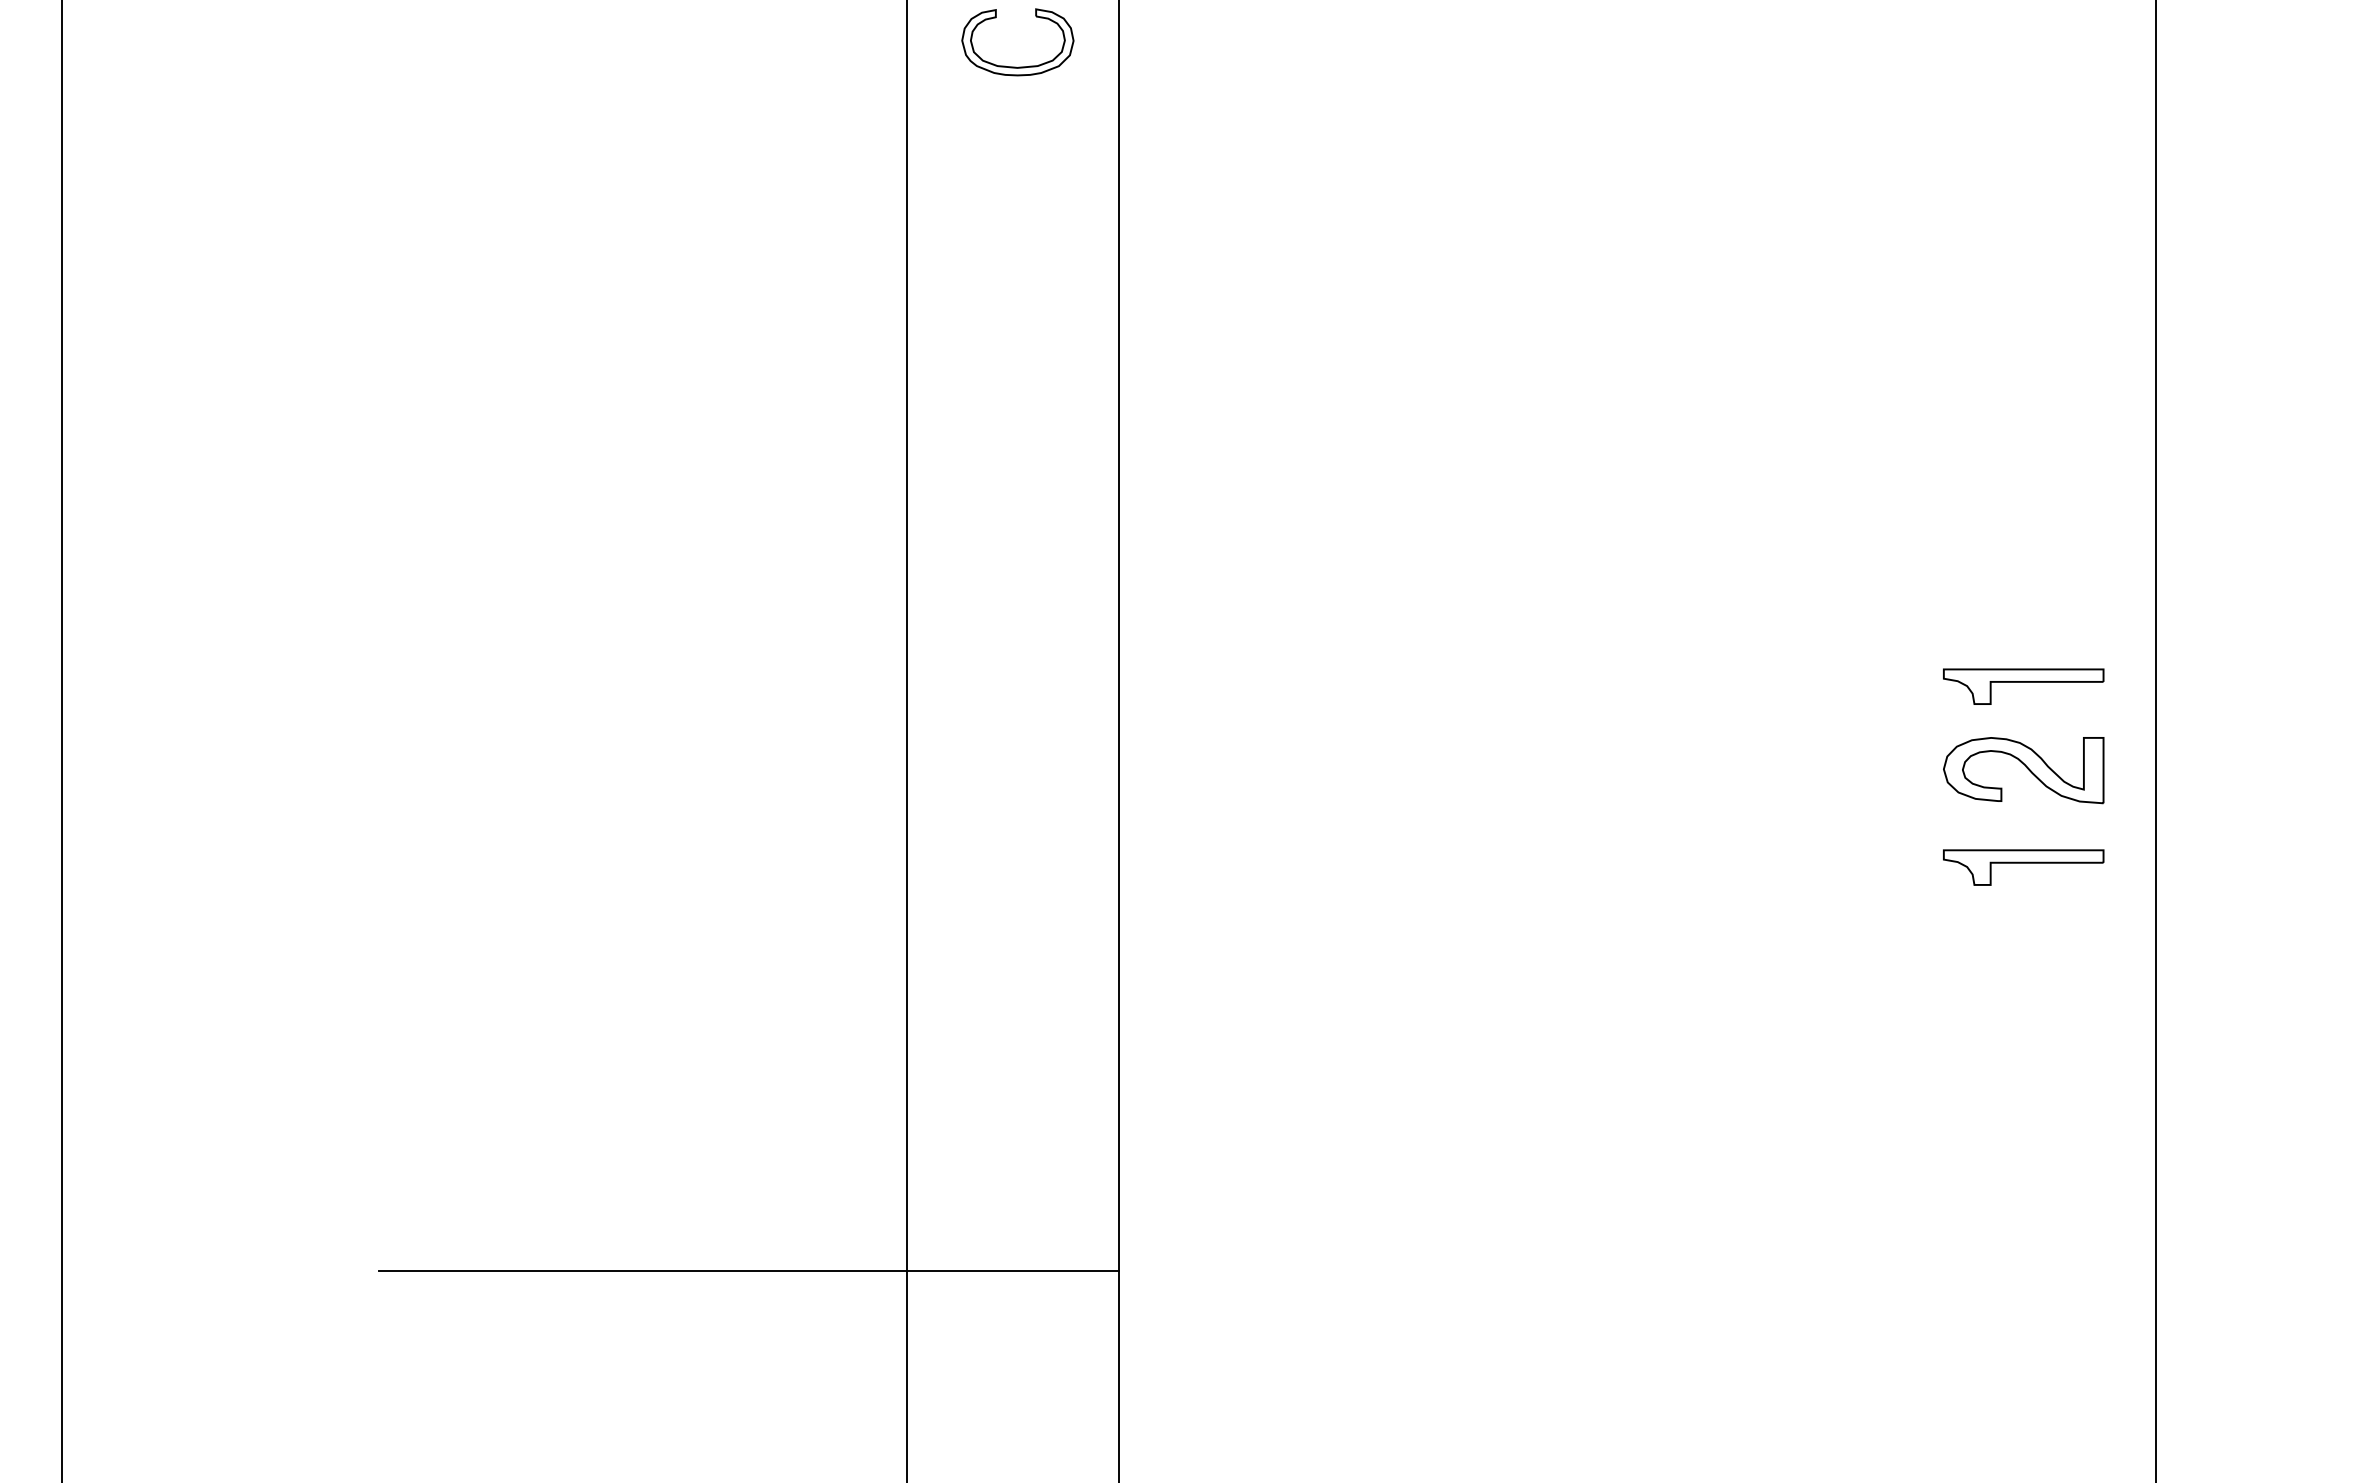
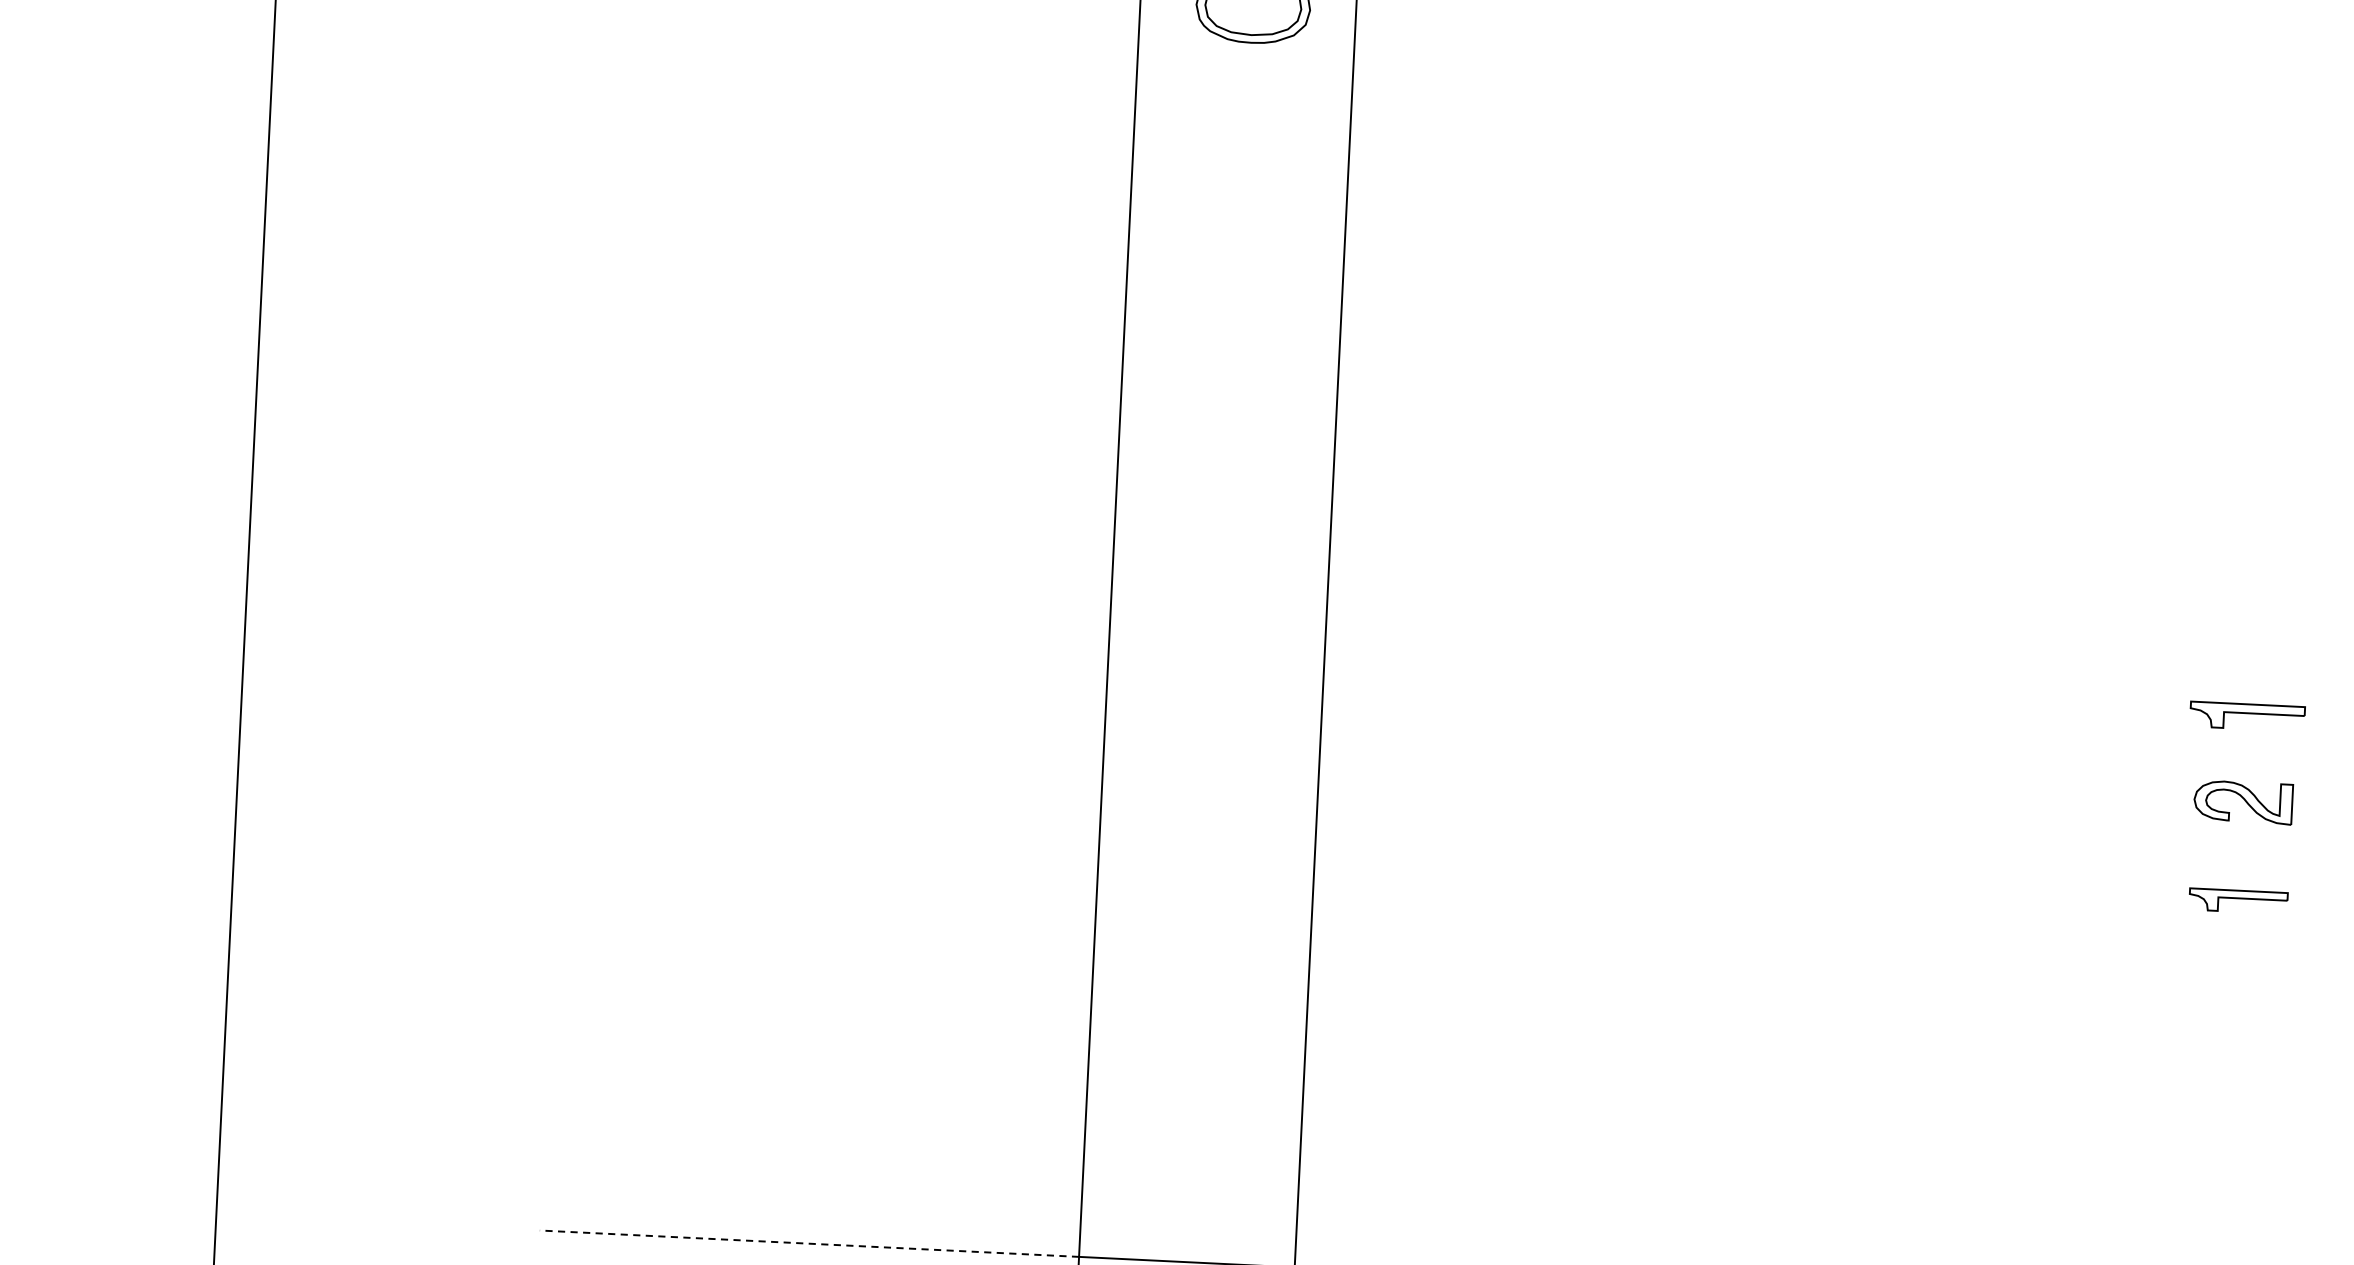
part: (2023, 686) -> (2247, 716), size x0.7
part: (2023, 770) -> (2243, 802), size x0.6
part: (2023, 867) -> (2238, 901), size x0.6
line: (642, 1270) -> (808, 1243), solid -> dashed

